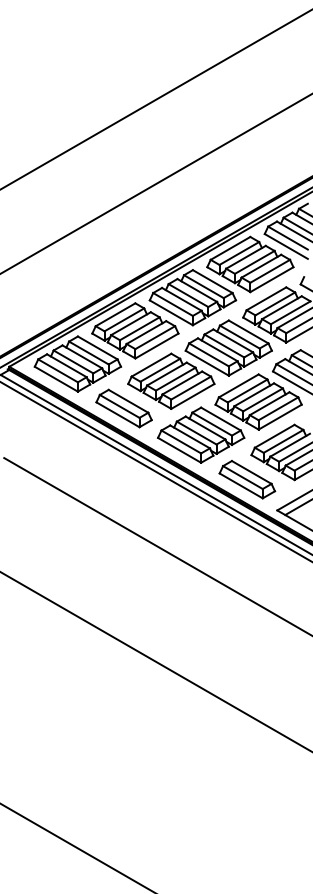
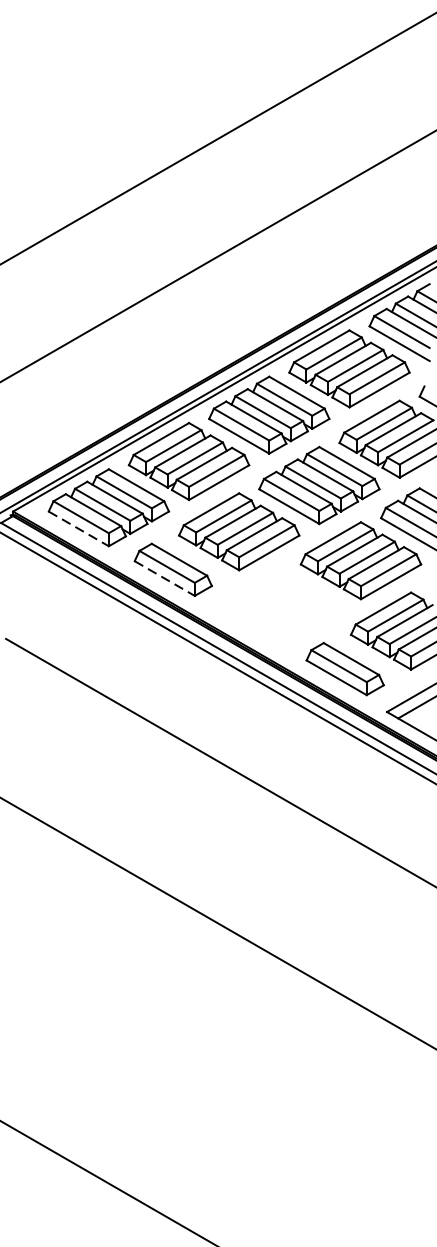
line: (56, 379) -> (78, 529), solid -> dashed
line: (117, 414) -> (164, 578), solid -> dashed
part: (201, 434) -> (281, 606), removed

